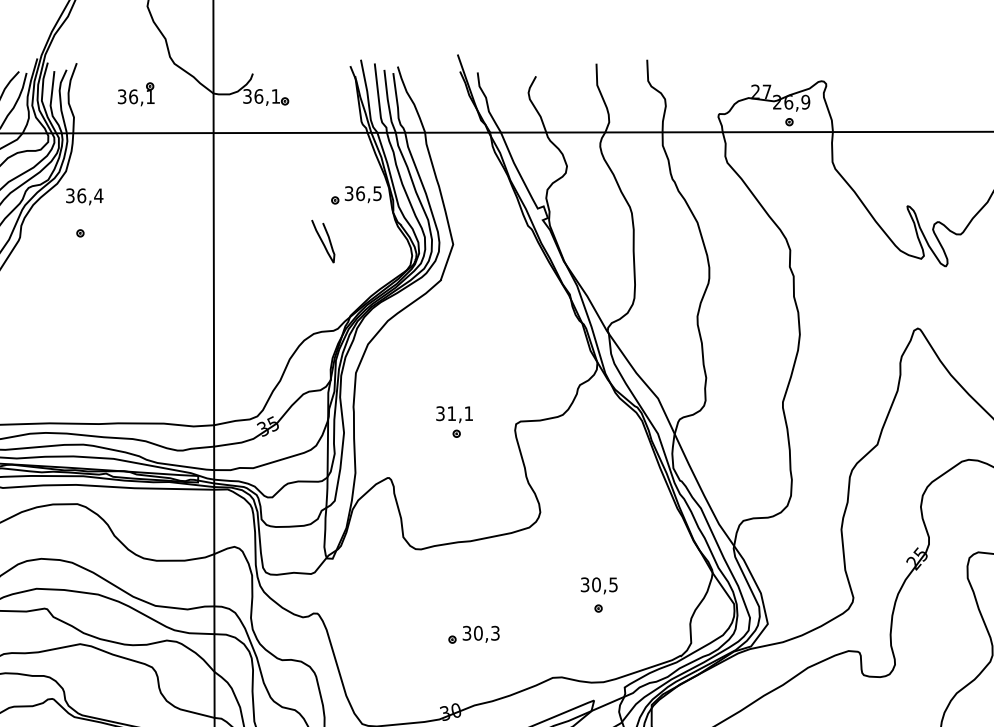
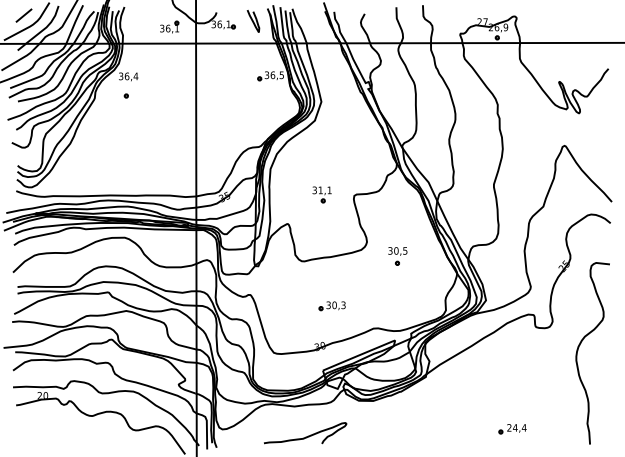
part: (136, 92) -> (169, 26), moved
curve: (323, 241) -> (253, 21), moved
part: (598, 595) -> (397, 256), moved

